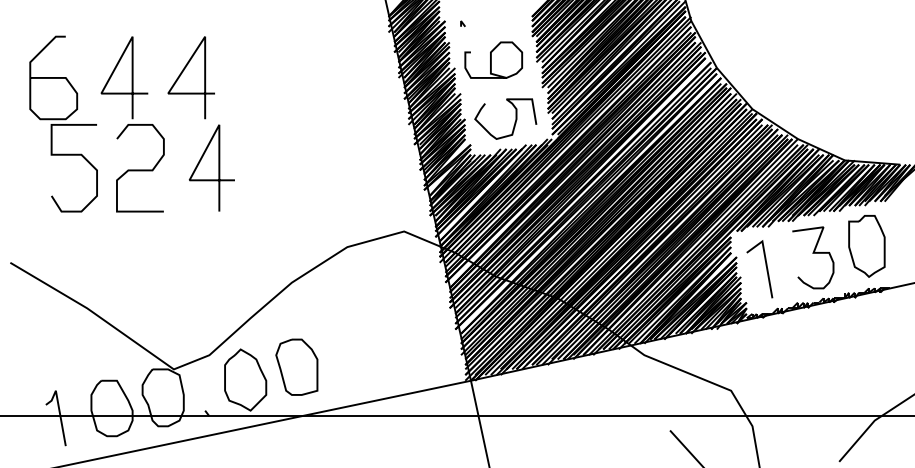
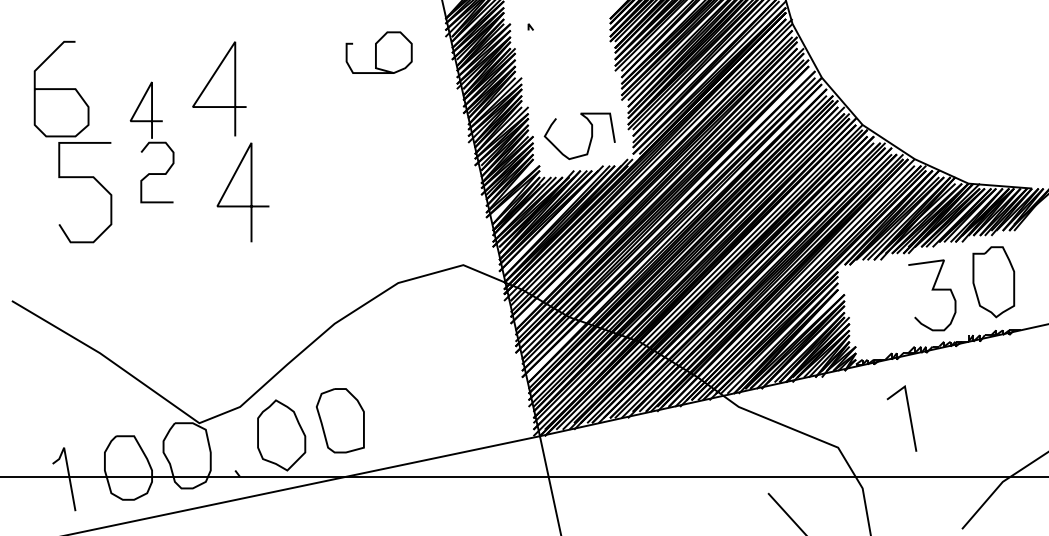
curve: (491, 59) -> (376, 51), moved
part: (132, 124) -> (151, 142), size x0.6
line: (765, 266) -> (908, 415), moved

